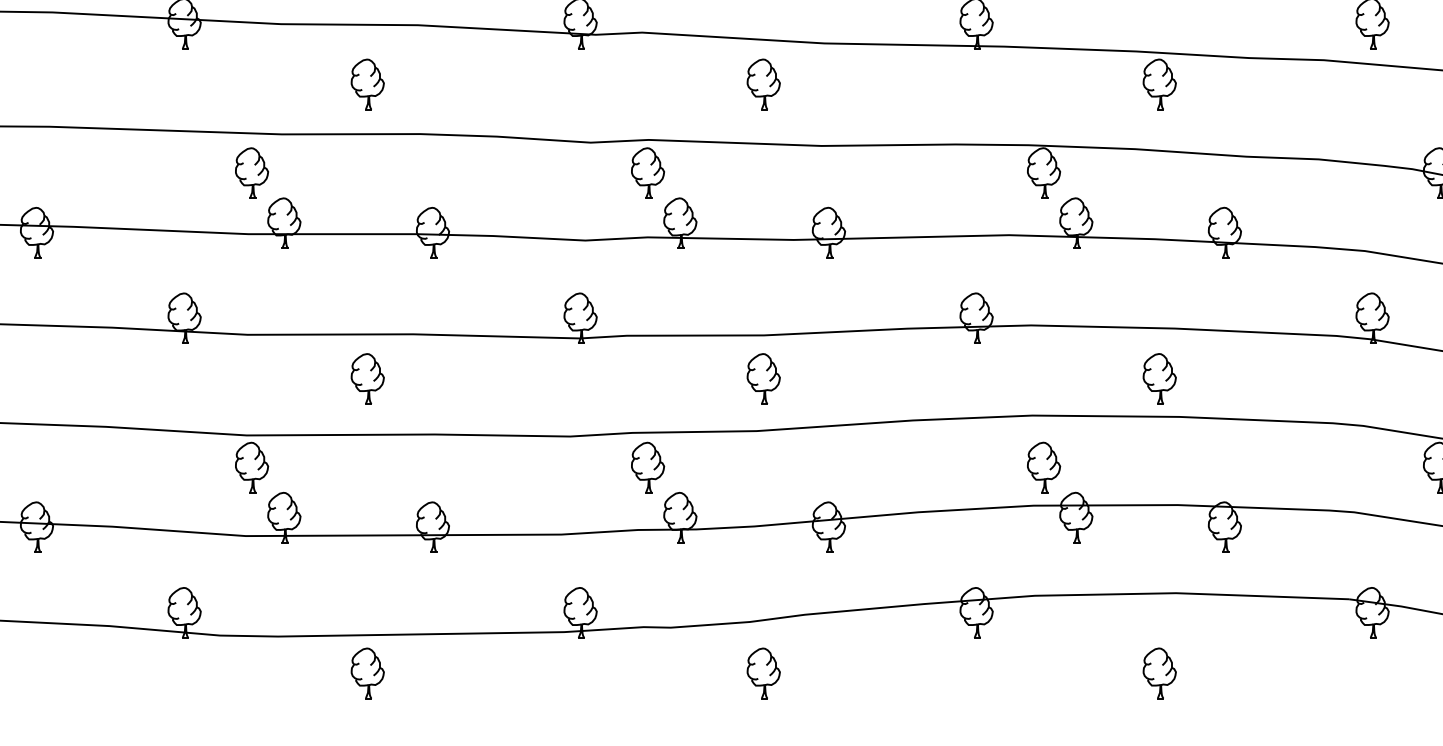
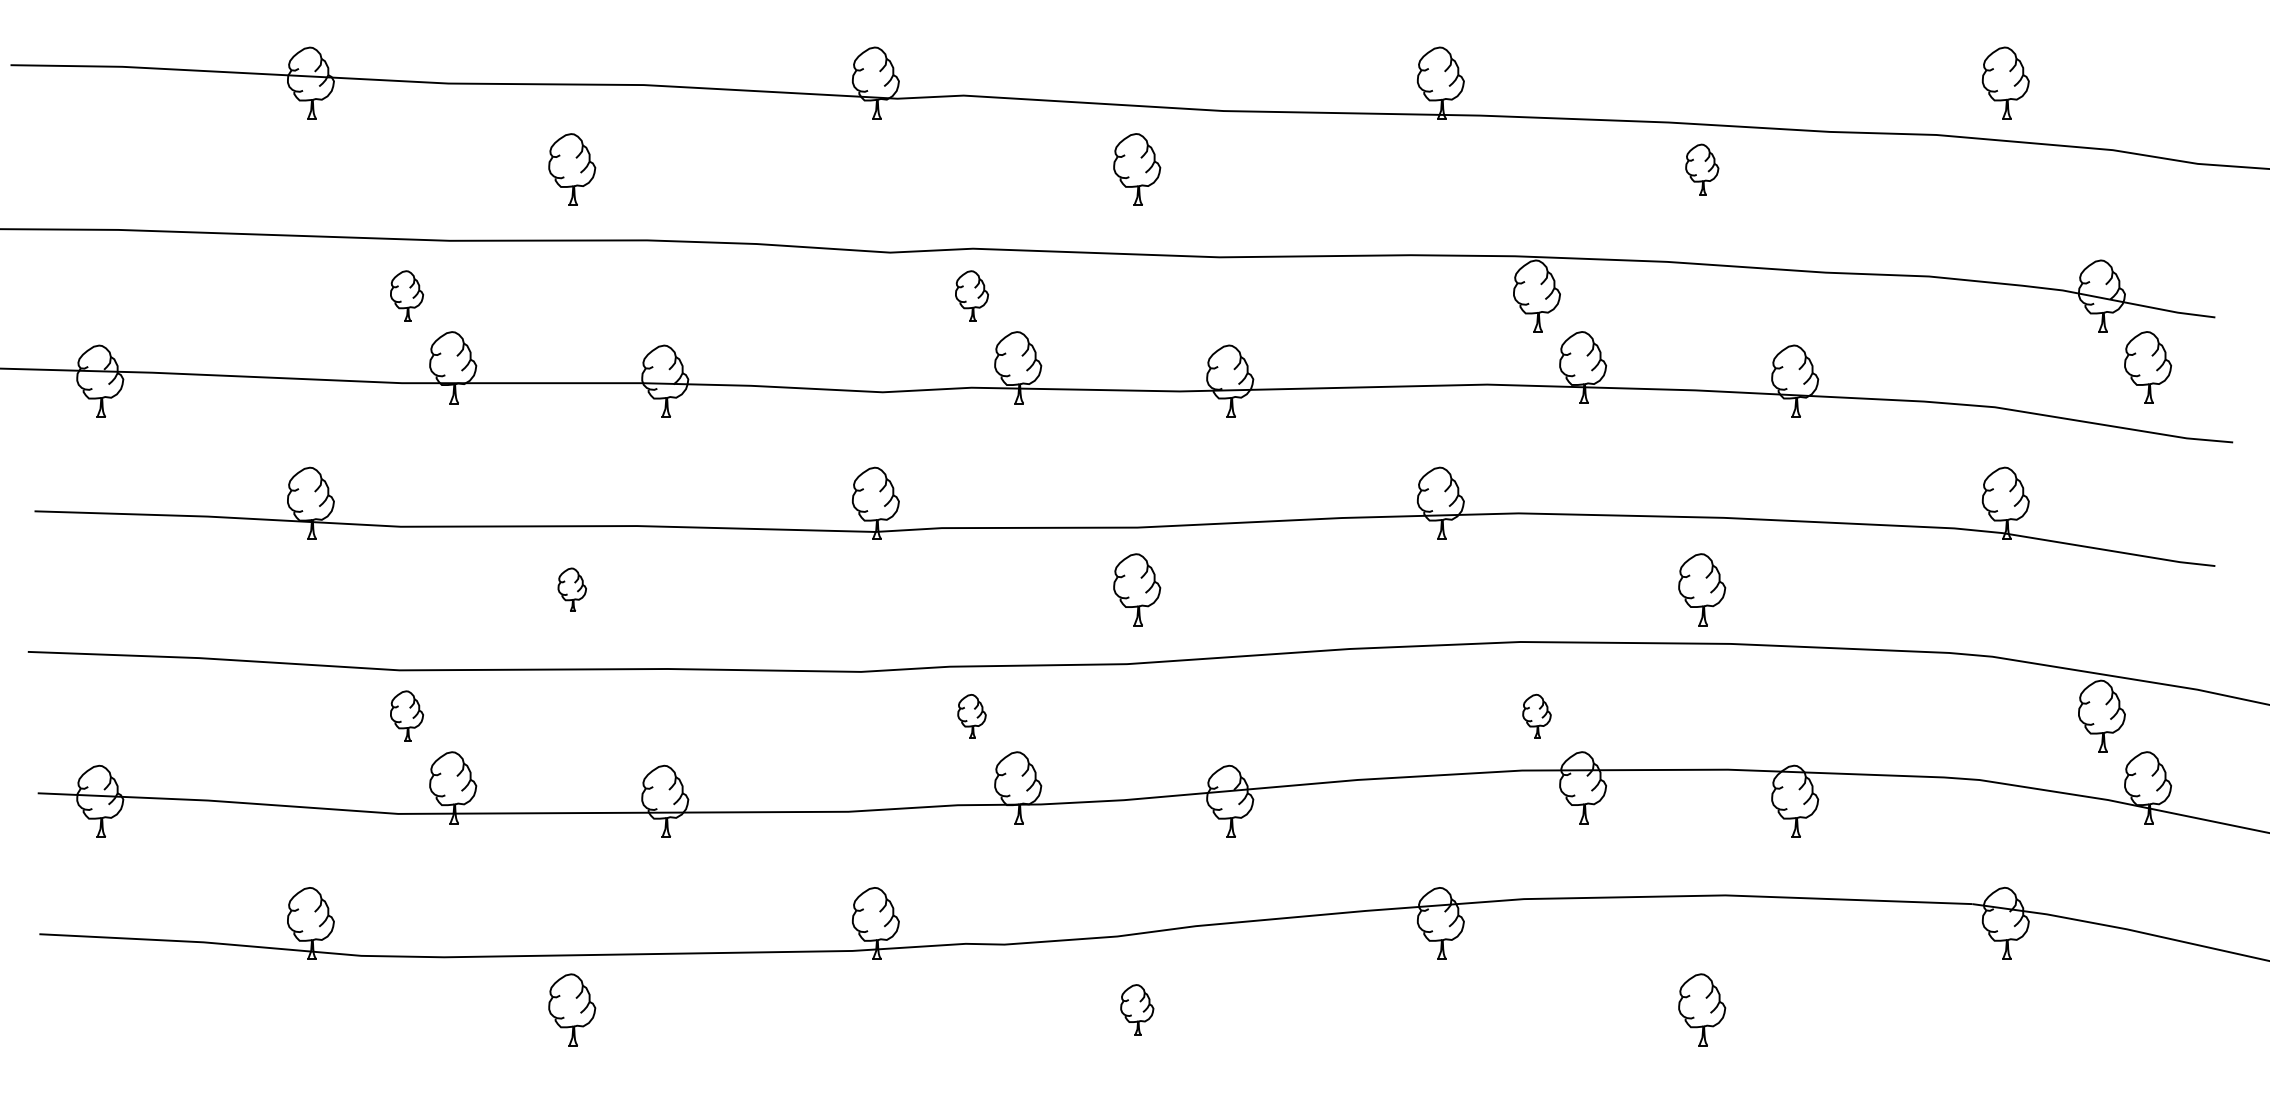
part: (1160, 84) -> (1702, 169), size x0.7
part: (251, 172) -> (406, 295), size x0.7
part: (647, 172) -> (971, 295), size x0.7
part: (367, 378) -> (572, 589), size x0.6
part: (251, 467) -> (406, 715), size x0.7
part: (647, 467) -> (971, 715), size x0.6
part: (1043, 467) -> (1536, 715), size x0.6
part: (763, 673) -> (1137, 1009), size x0.7

